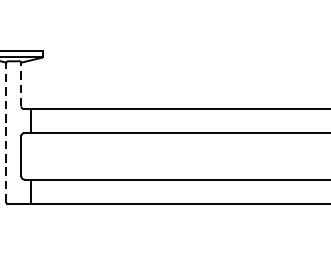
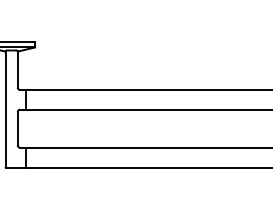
line: (21, 83) -> (17, 68), dashed -> solid
line: (6, 132) -> (5, 109), dashed -> solid

